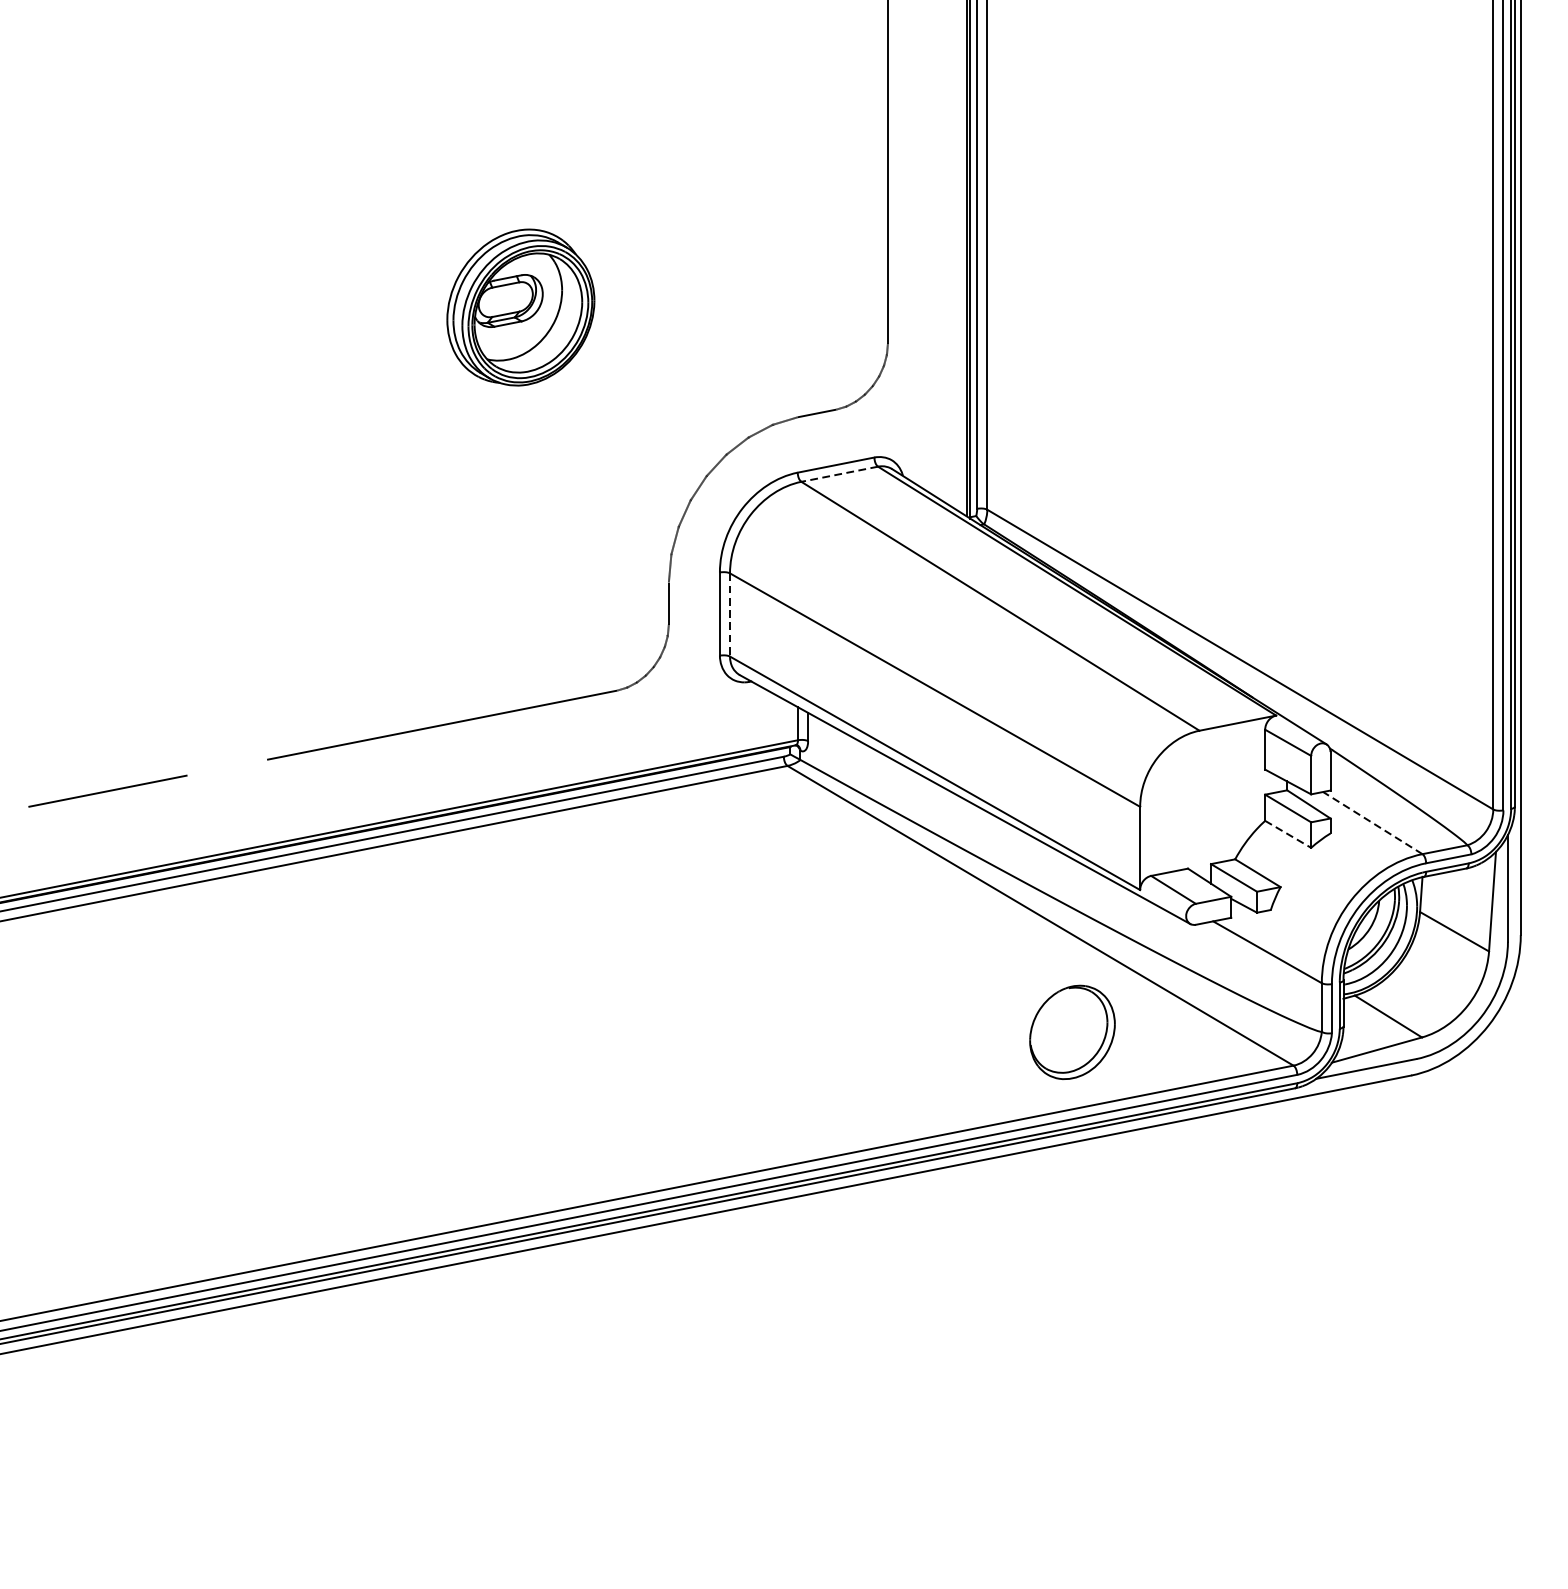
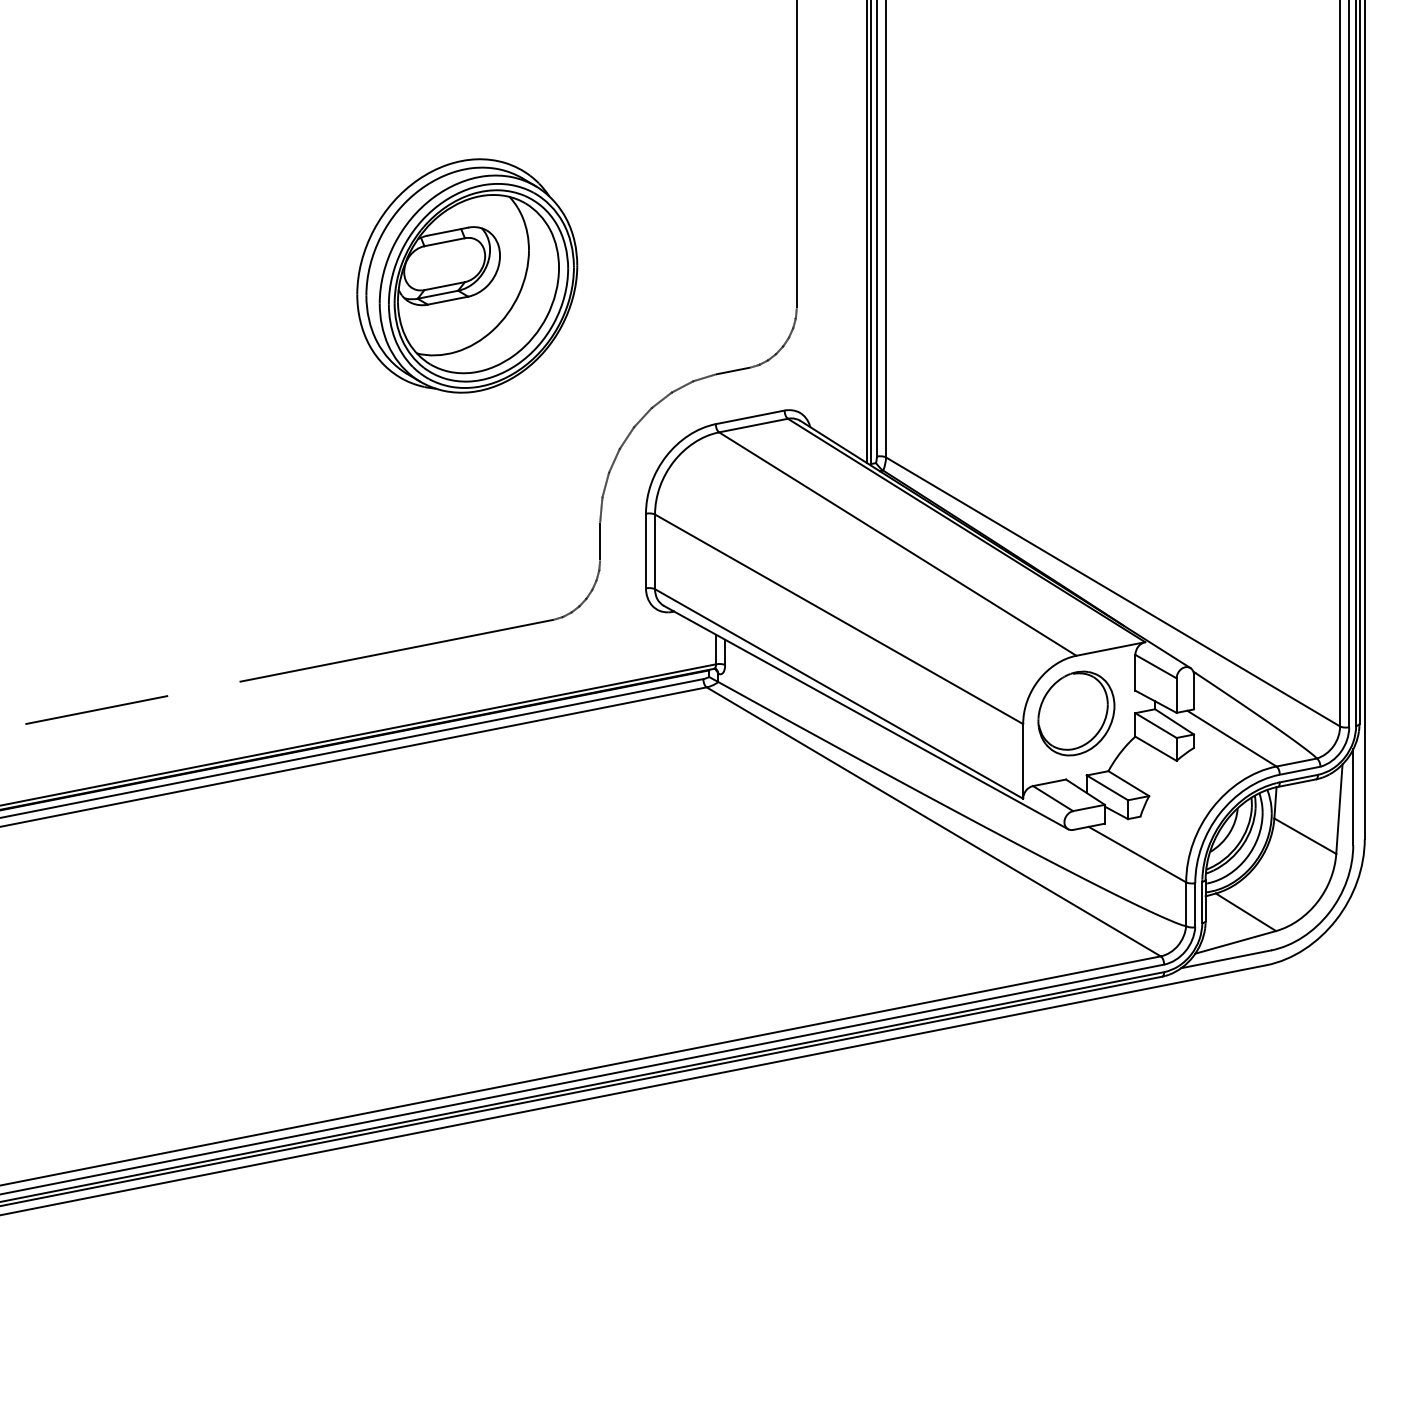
part: (521, 307) -> (467, 275), size x1.67
line: (839, 474) -> (753, 425), dashed -> solid
line: (730, 615) -> (655, 552), dashed -> solid
line: (1372, 822) -> (1231, 738), dashed -> solid
line: (1288, 834) -> (1156, 748), dashed -> solid
part: (1072, 1032) -> (1076, 713), moved

